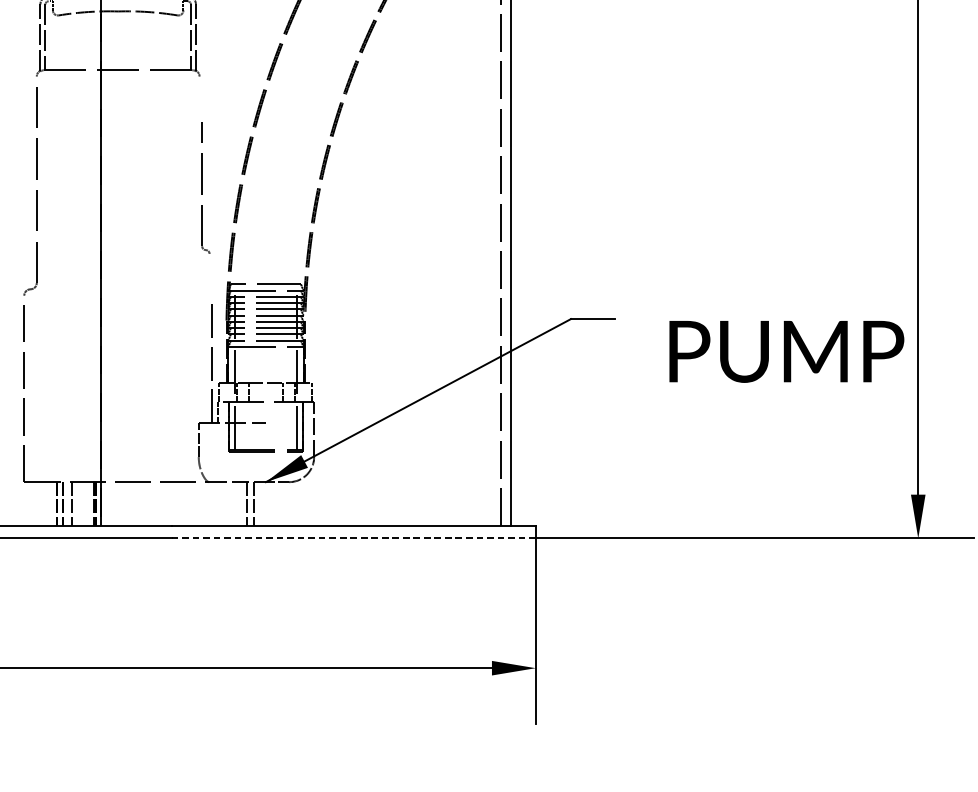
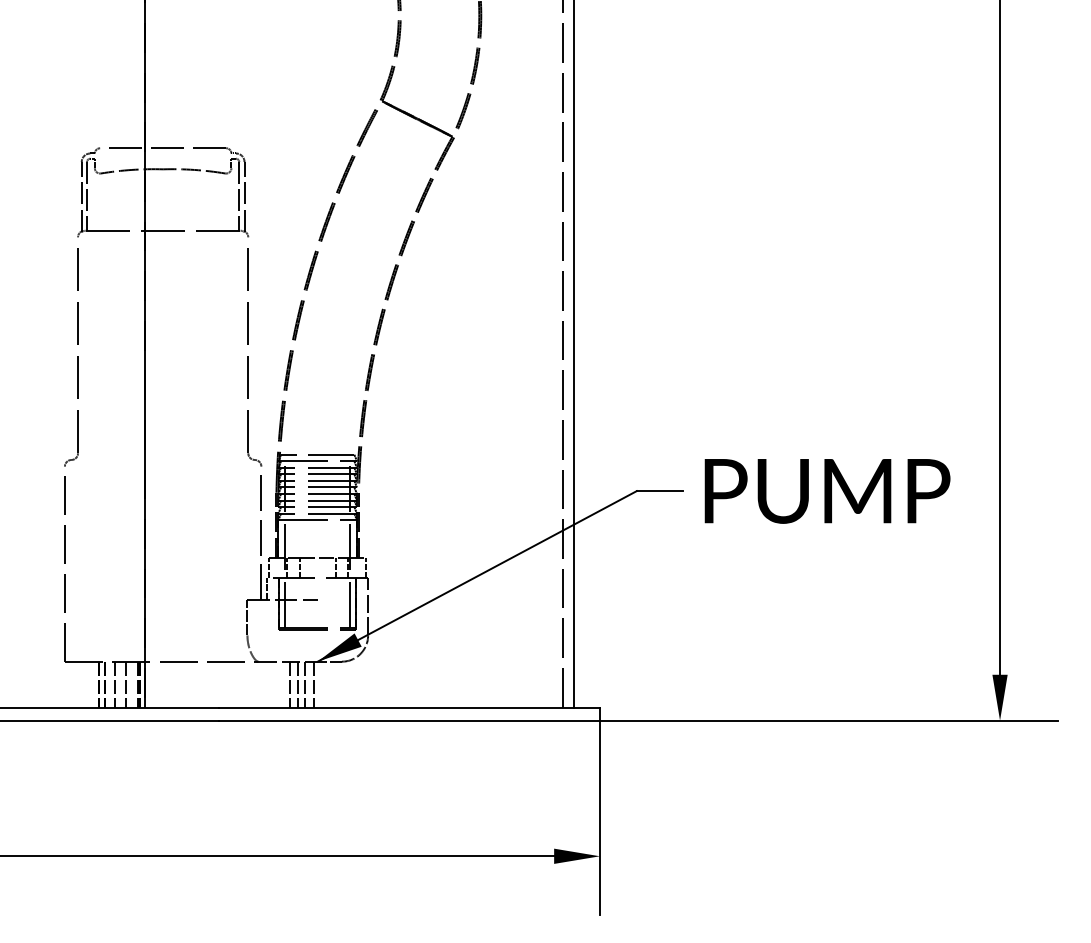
part: (205, 191) -> (254, 357), size x1.67
text: (786, 351) -> (827, 491), moved
line: (83, 503) -> (126, 684), added
line: (239, 503) -> (290, 684), added
line: (261, 503) -> (313, 684), added
line: (353, 538) -> (409, 720), dashed -> solid

